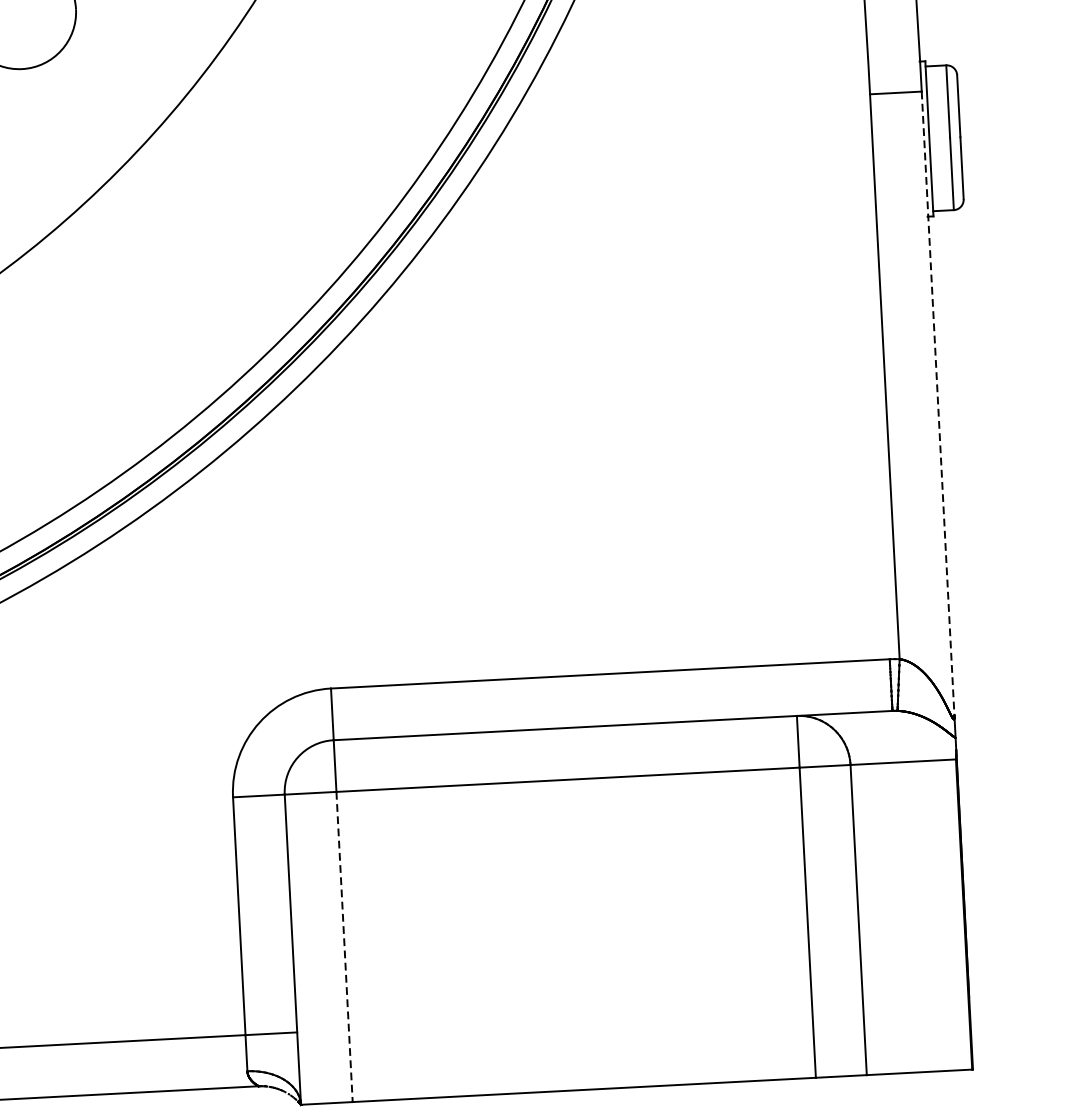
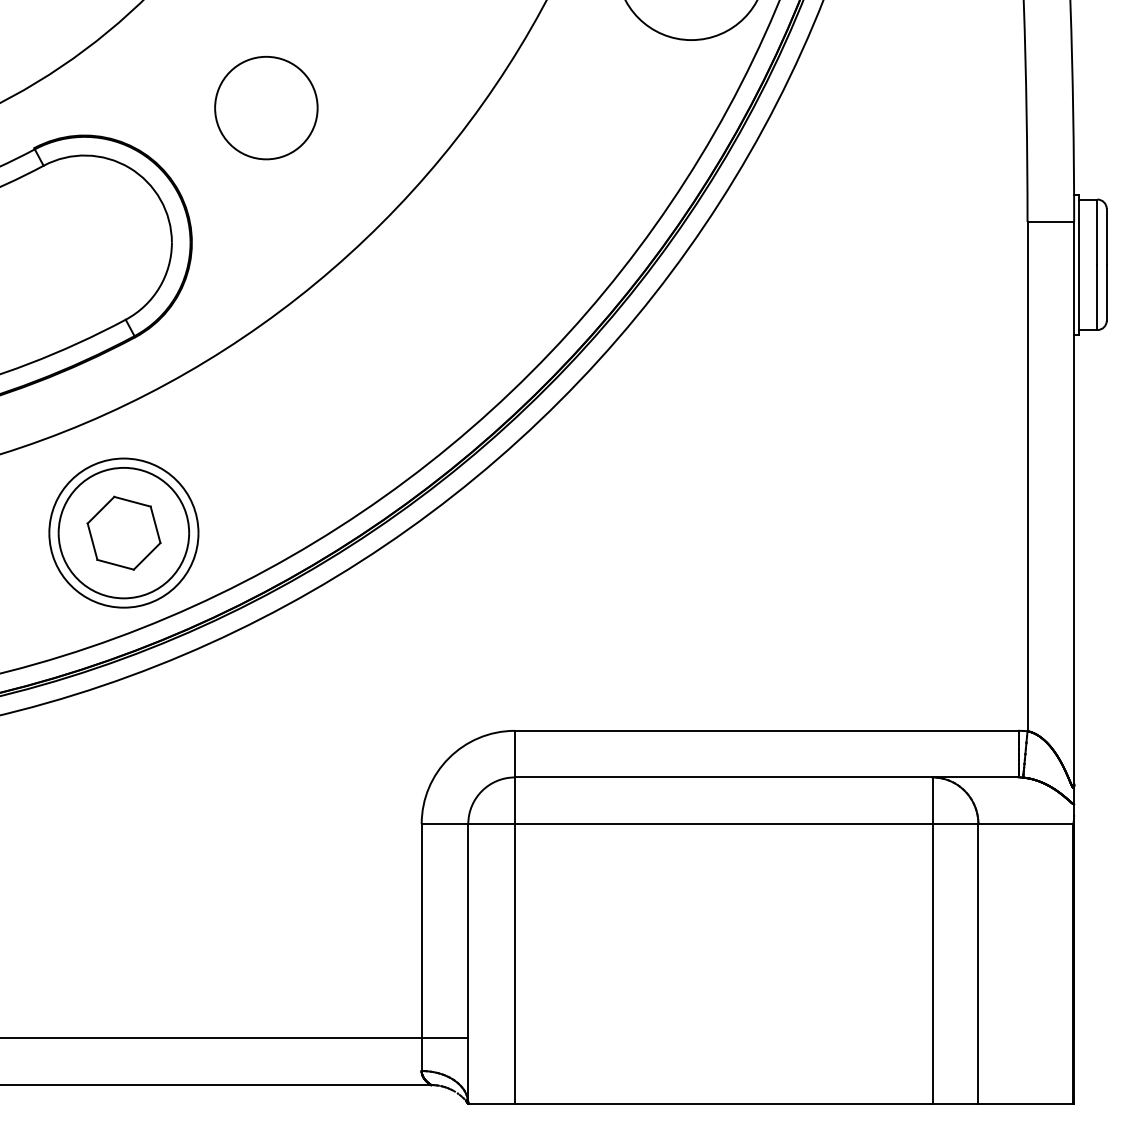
line: (938, 403) -> (1074, 503), dashed -> solid
line: (344, 946) -> (514, 963), dashed -> solid

